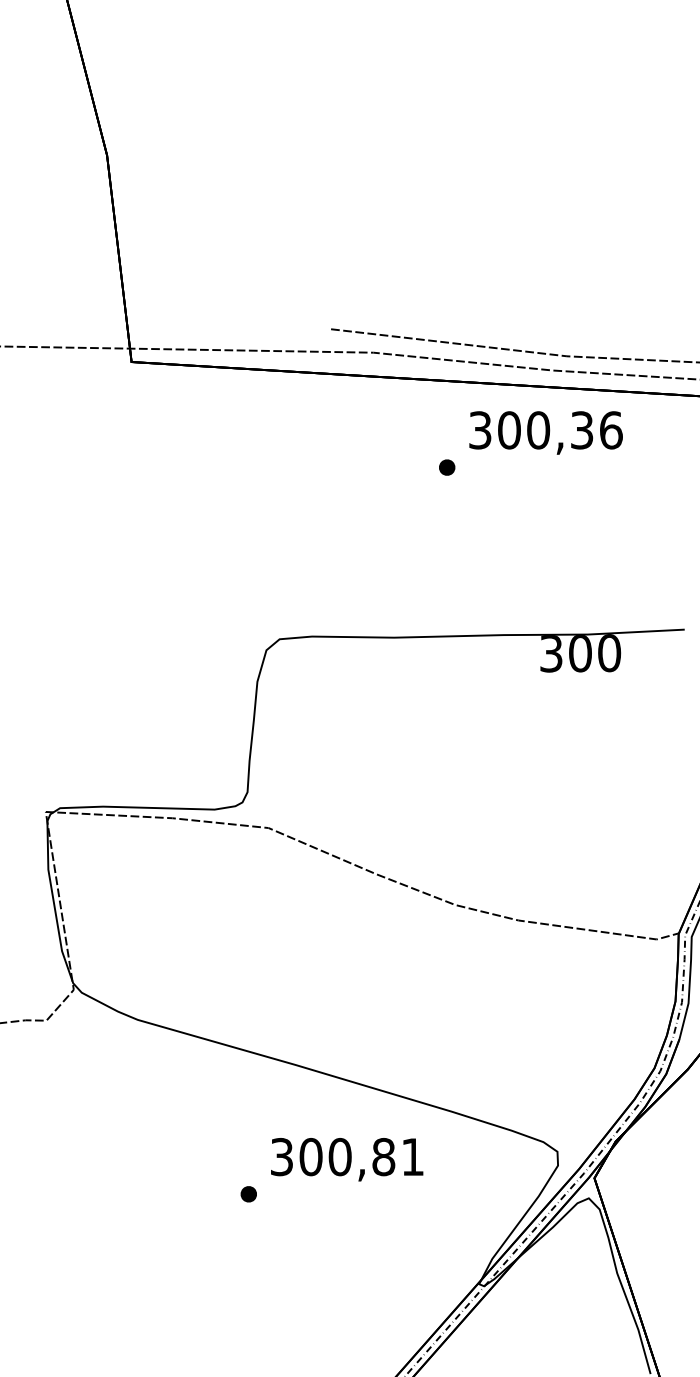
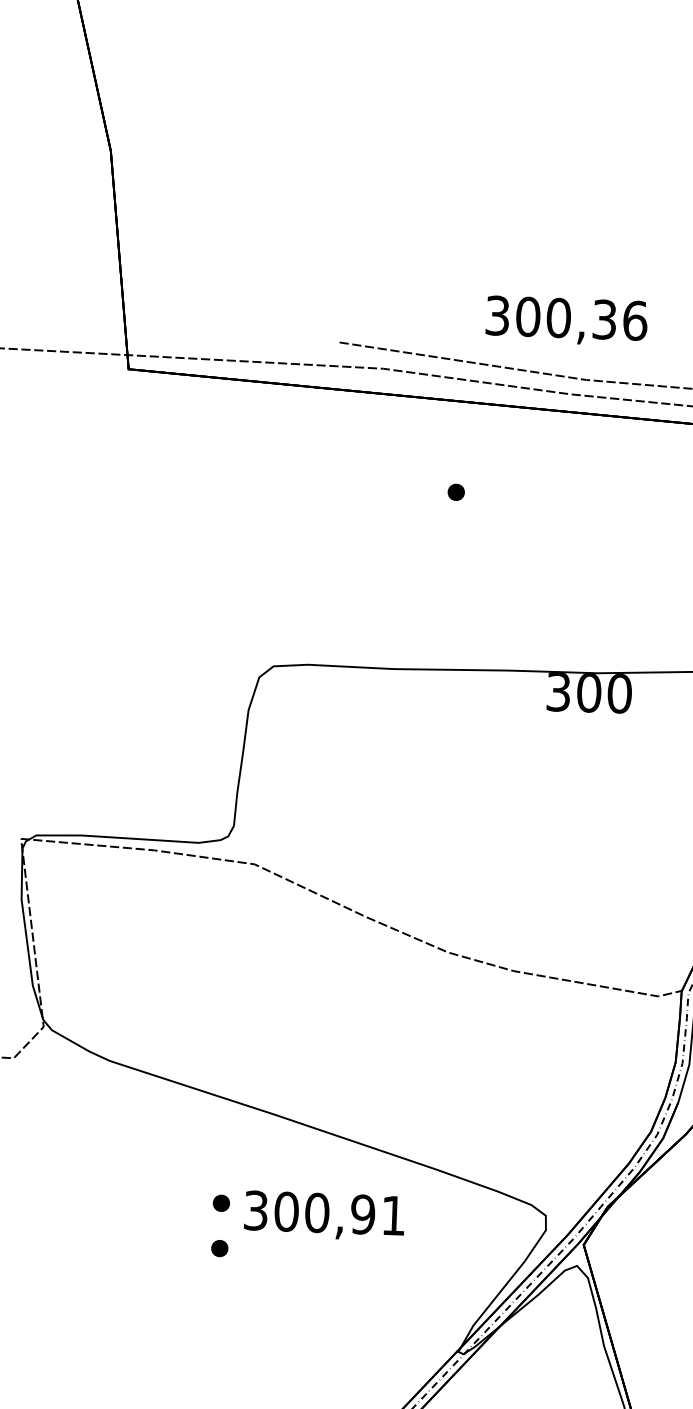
text: (545, 432) -> (566, 320), moved
part: (248, 1151) -> (221, 1203), added
text: (383, 1157) -> (362, 1215), 300,81 -> 300,91

